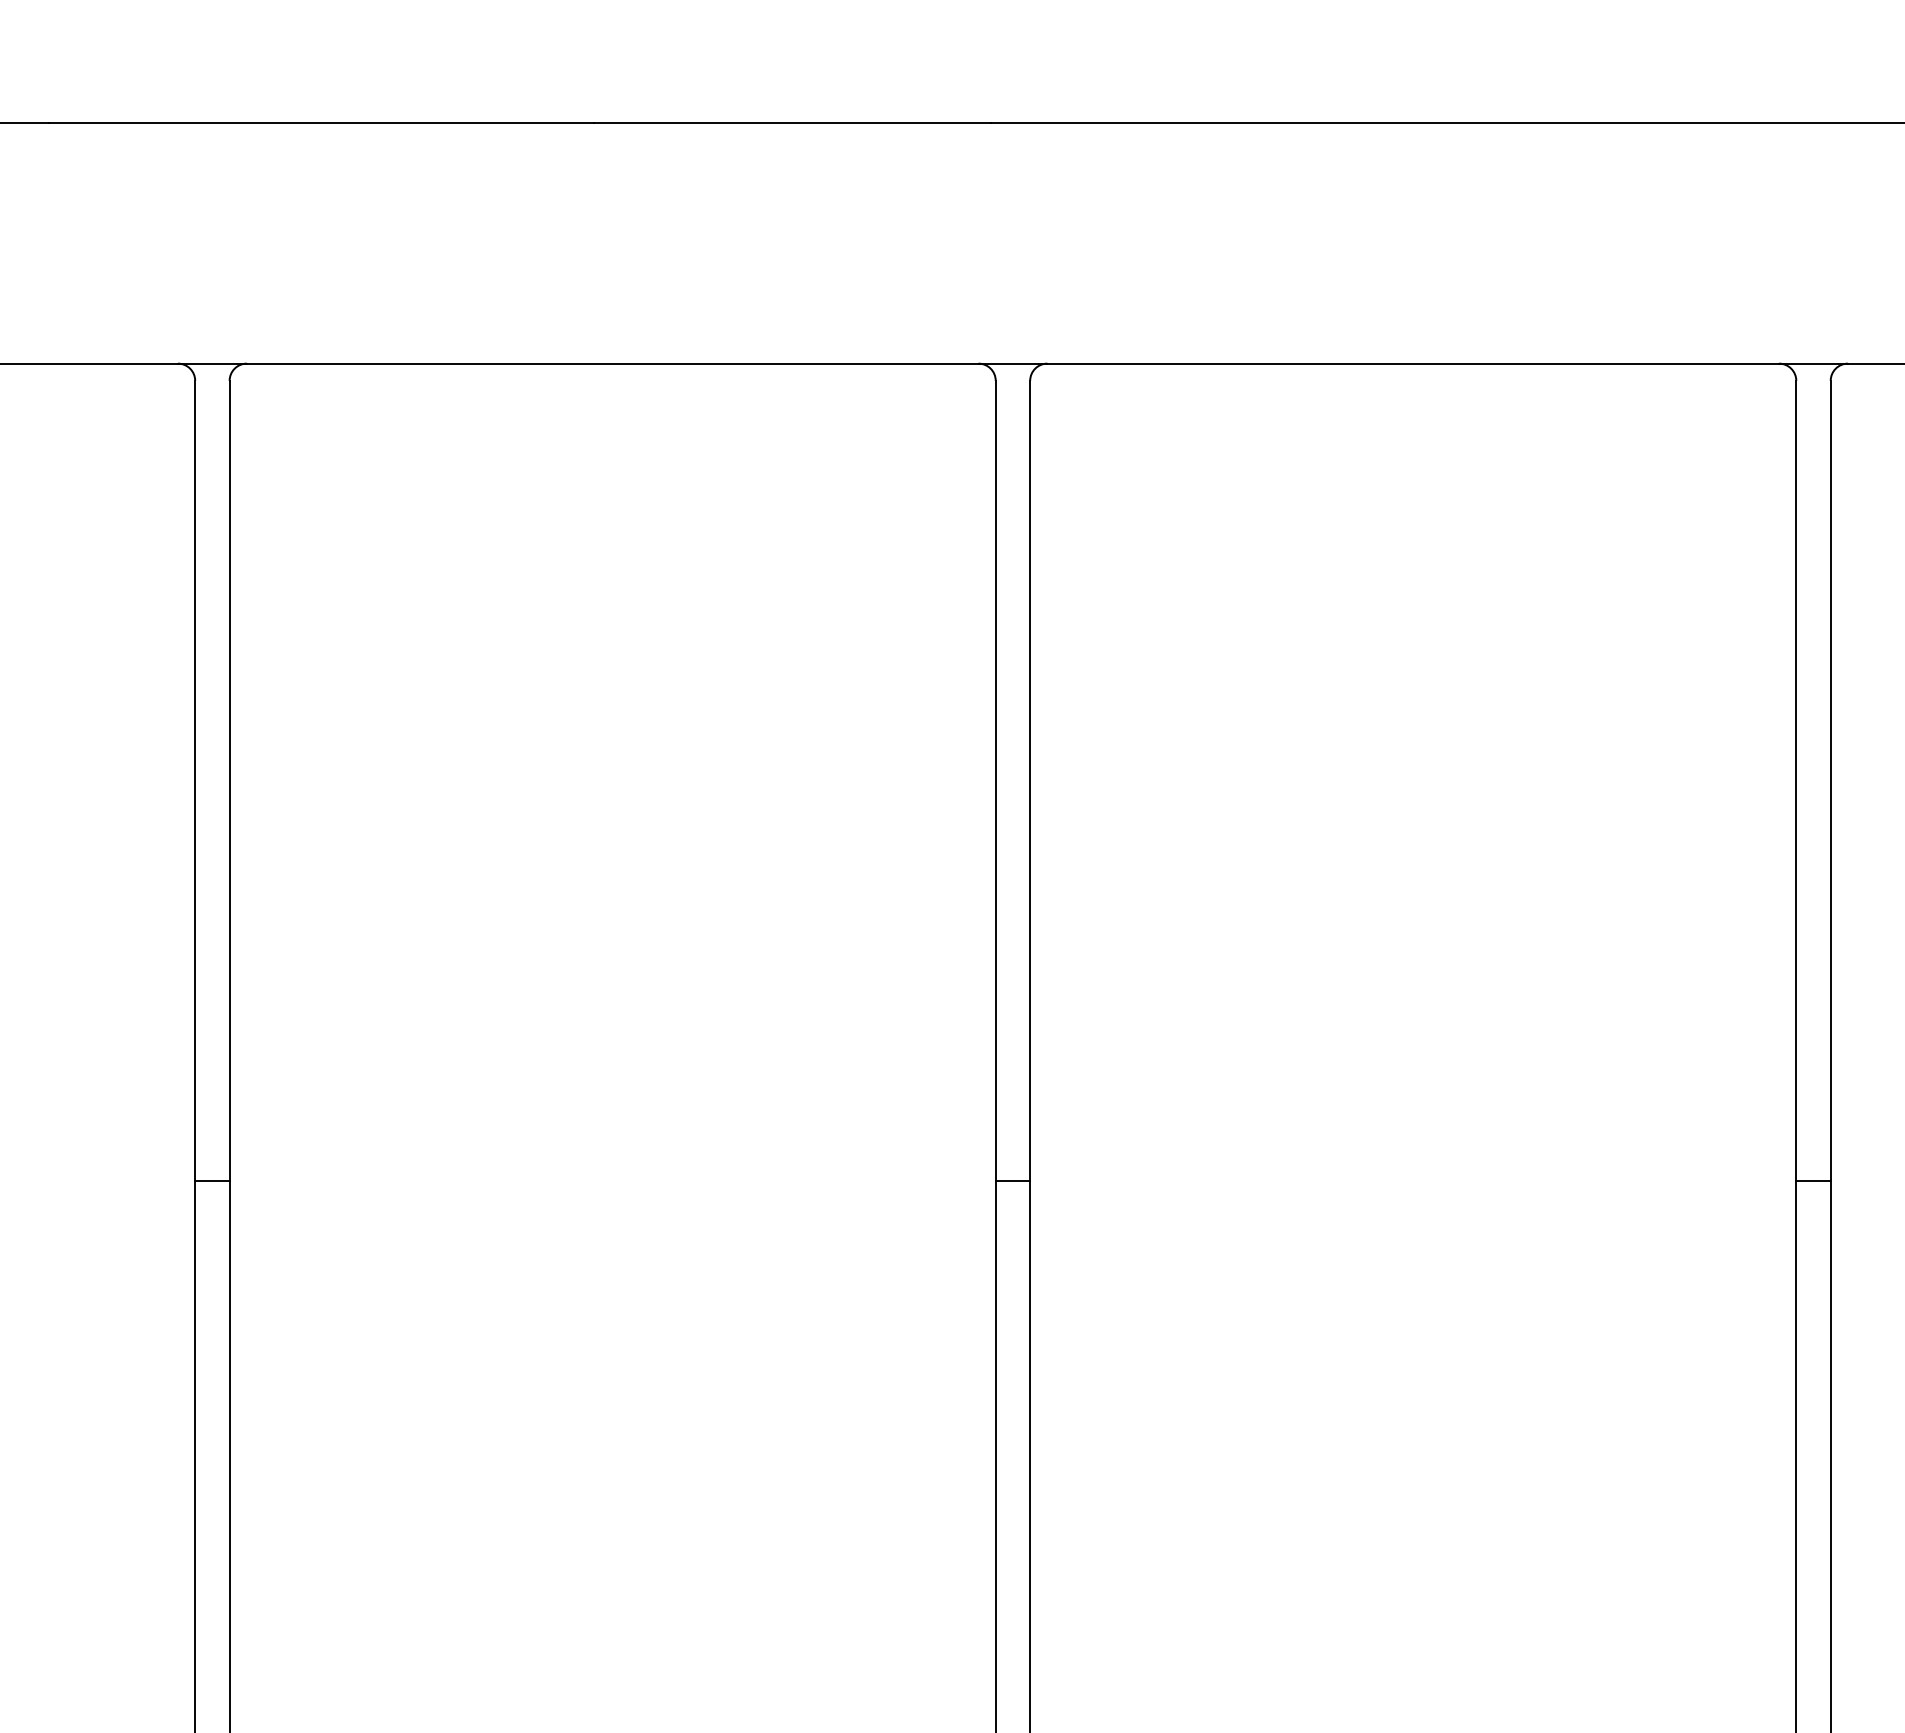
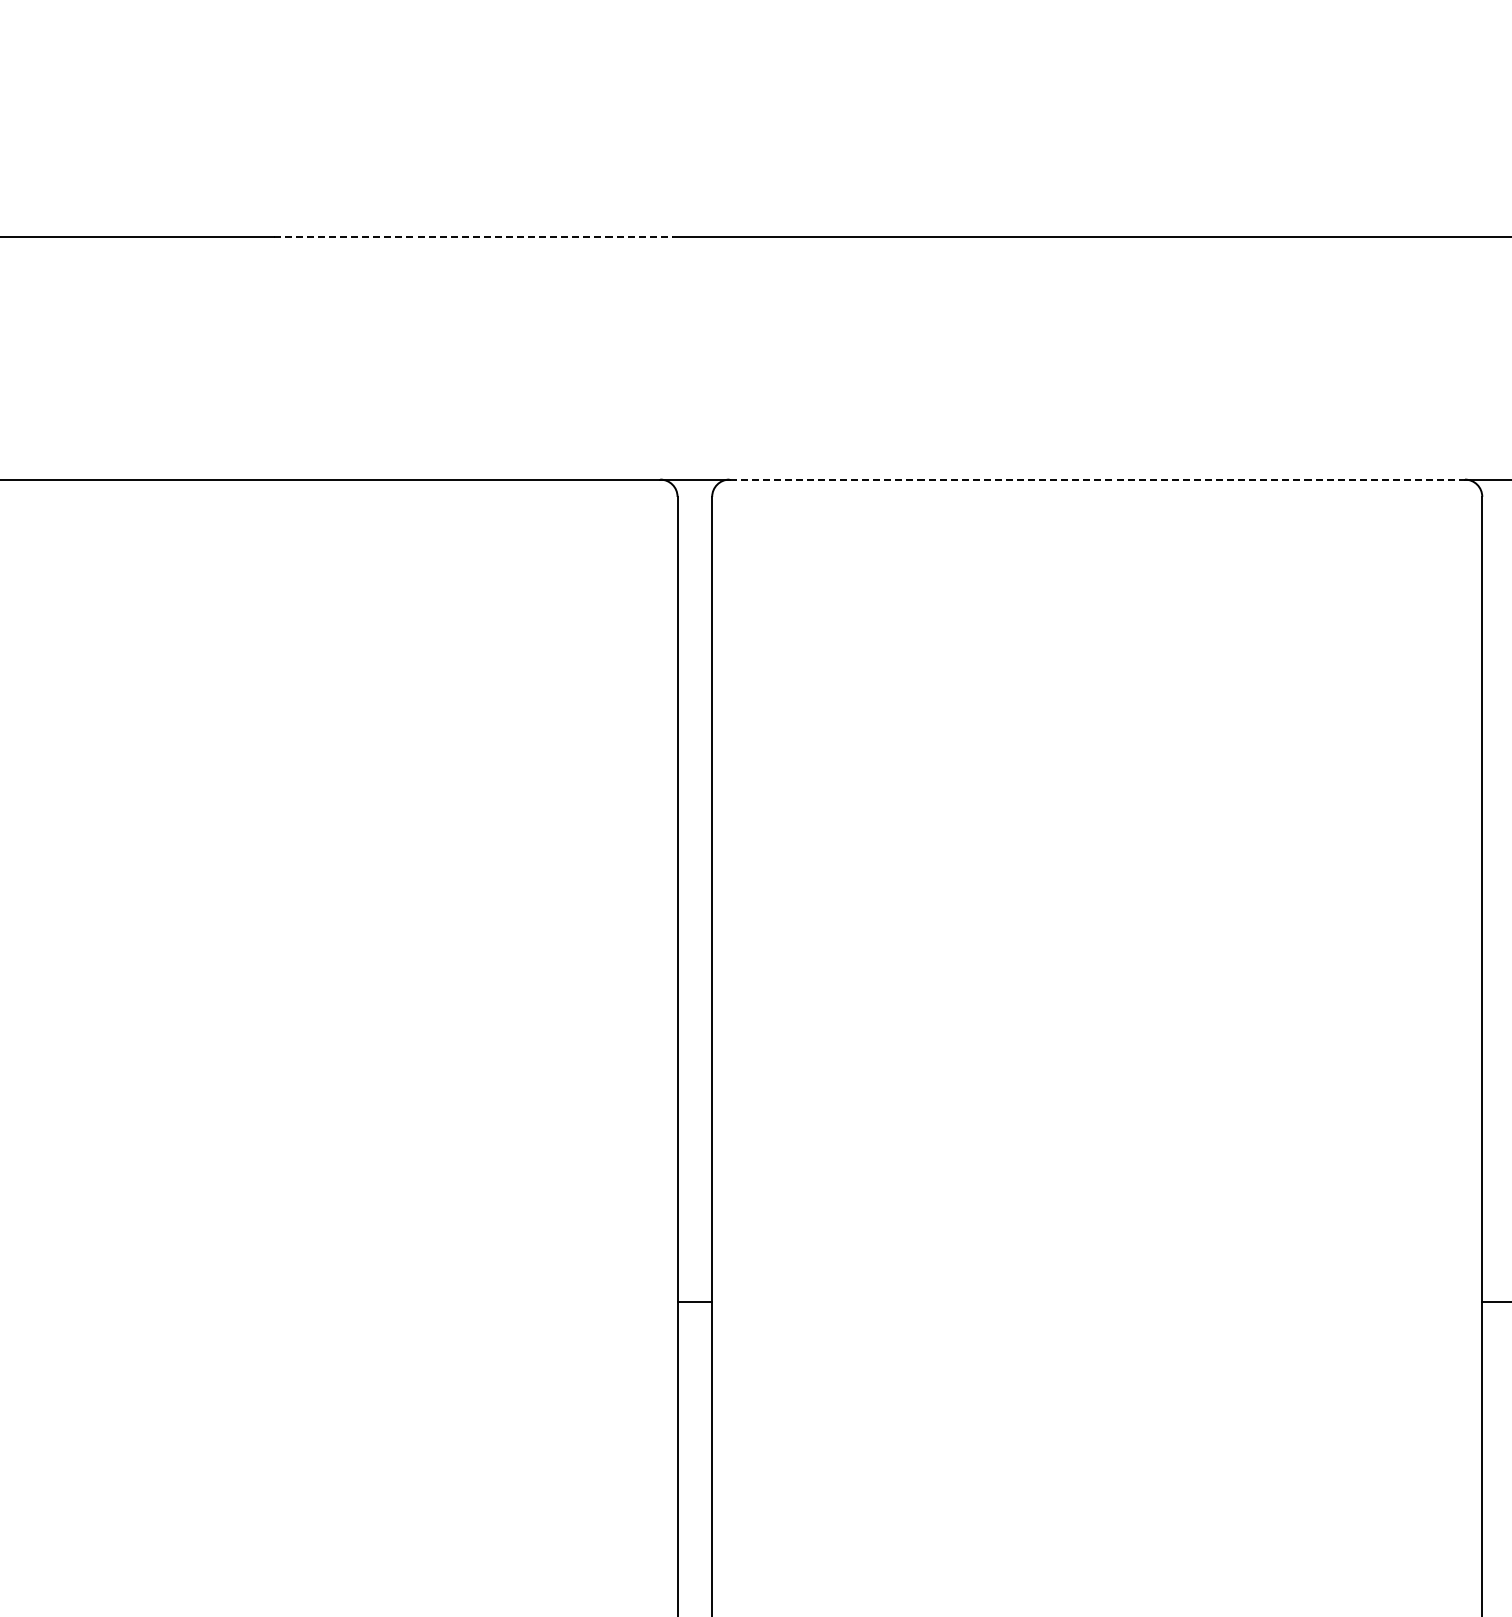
line: (792, 122) -> (473, 237), solid -> dashed
line: (1413, 363) -> (1097, 479), solid -> dashed

